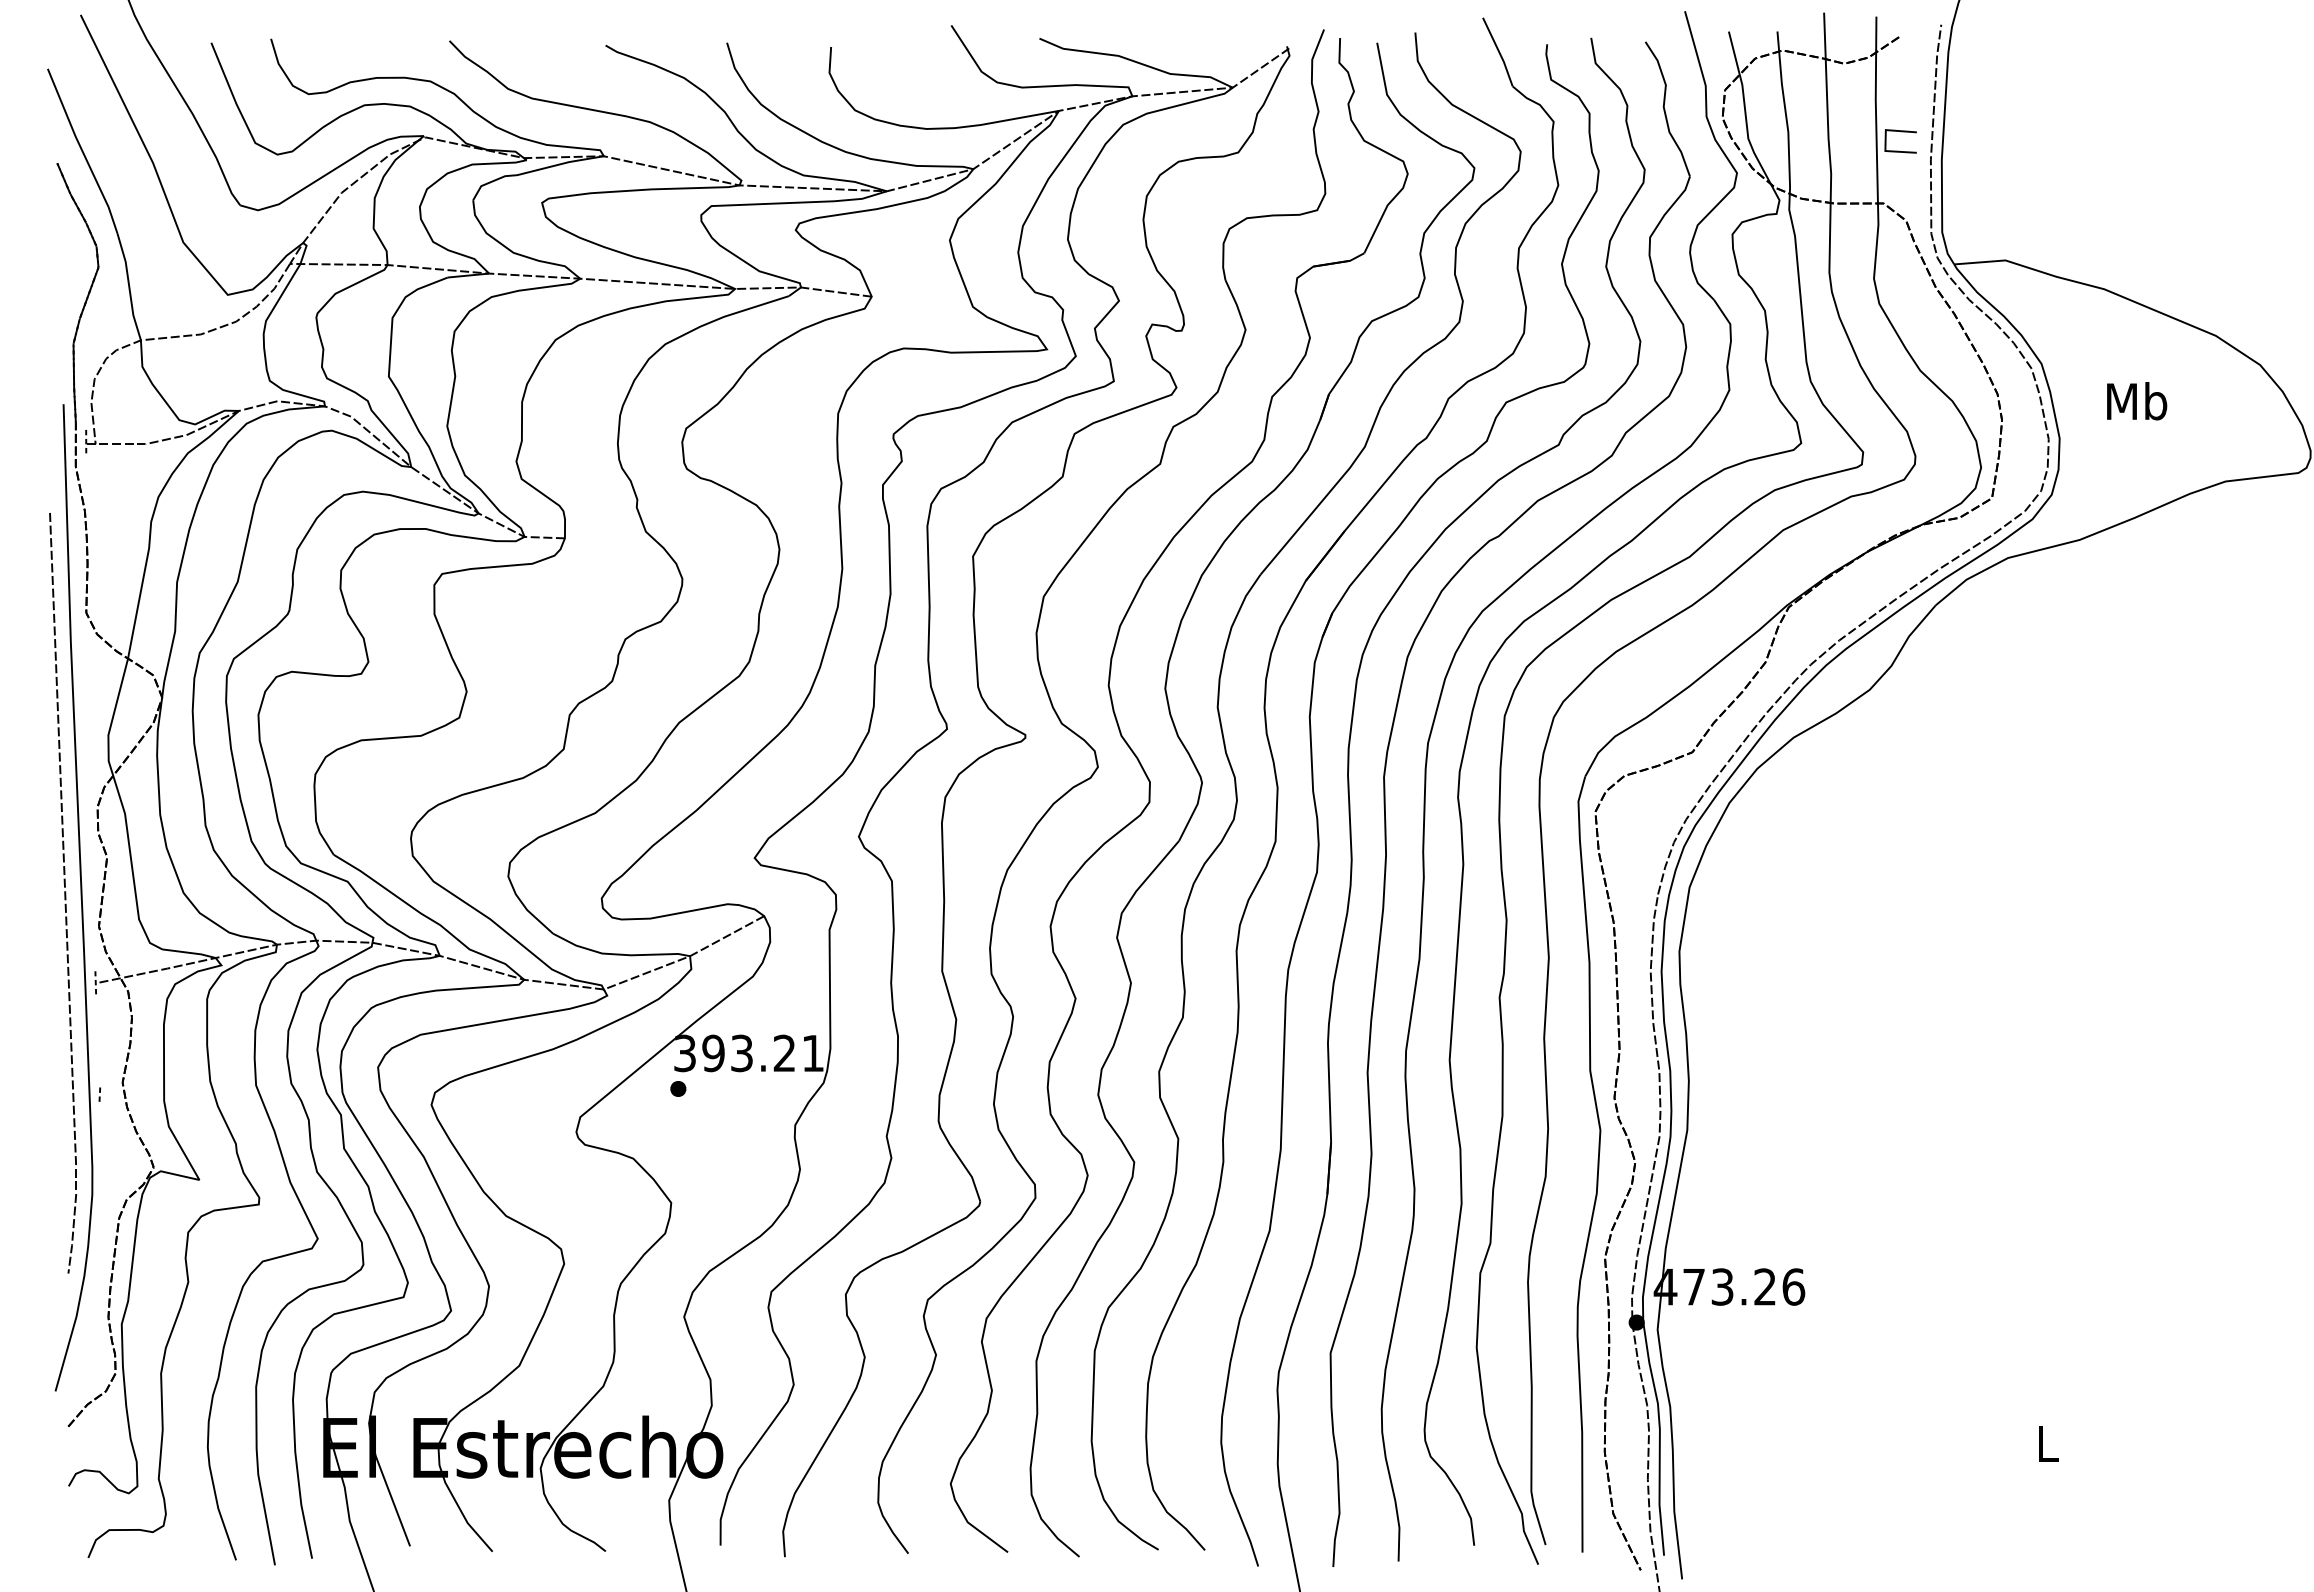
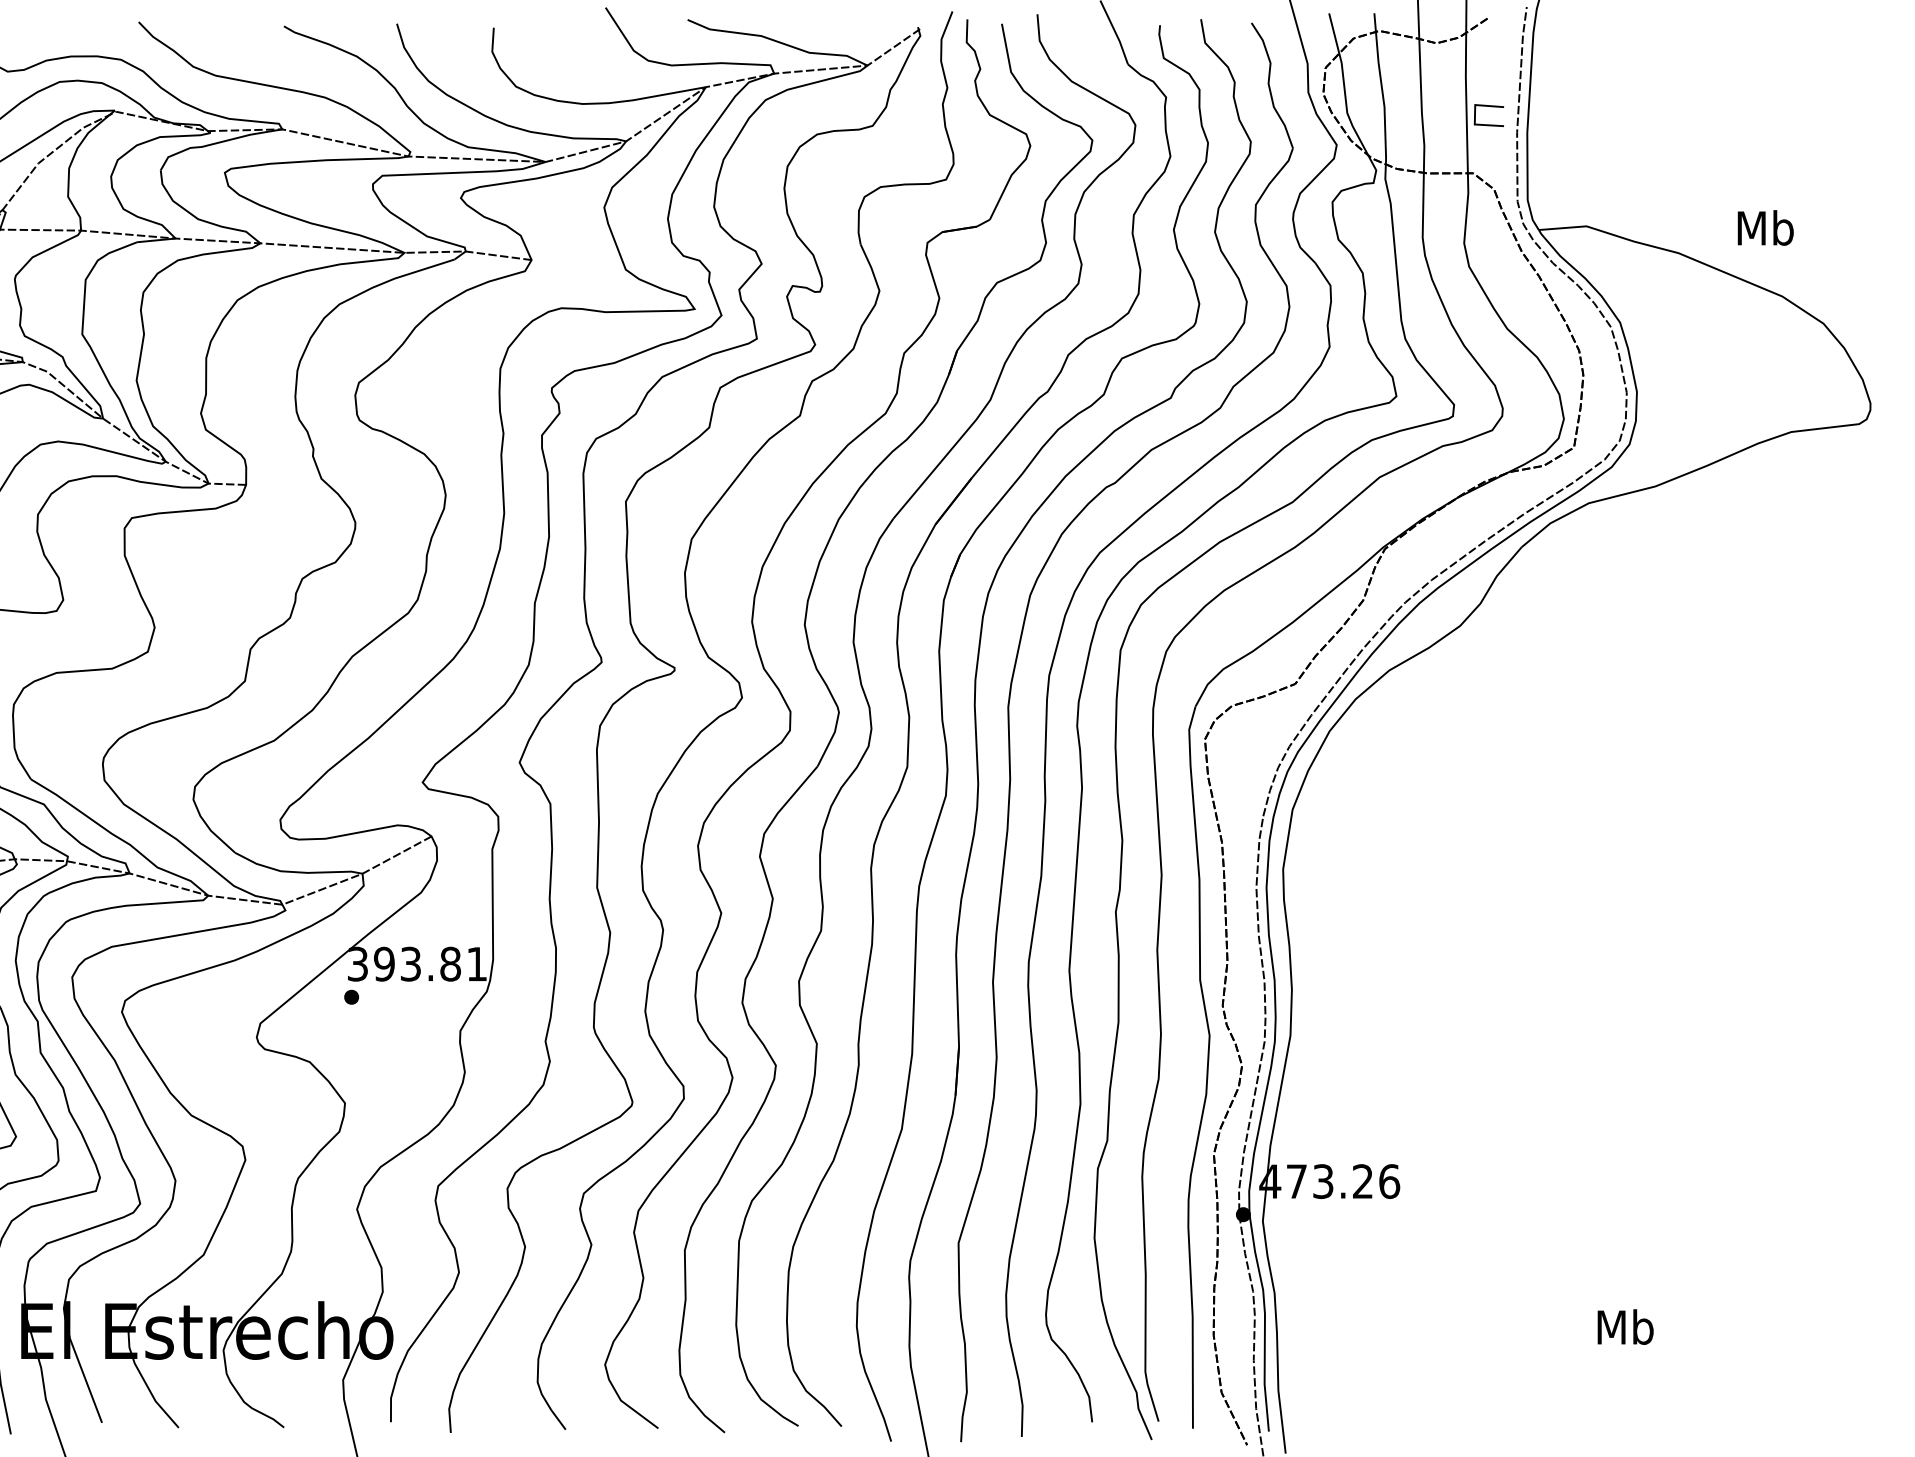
text: (2137, 401) -> (1766, 228), moved
text: (784, 1053) -> (450, 964), 393.21 -> 393.81
text: (2047, 1443) -> (1625, 1327), L -> Mb

